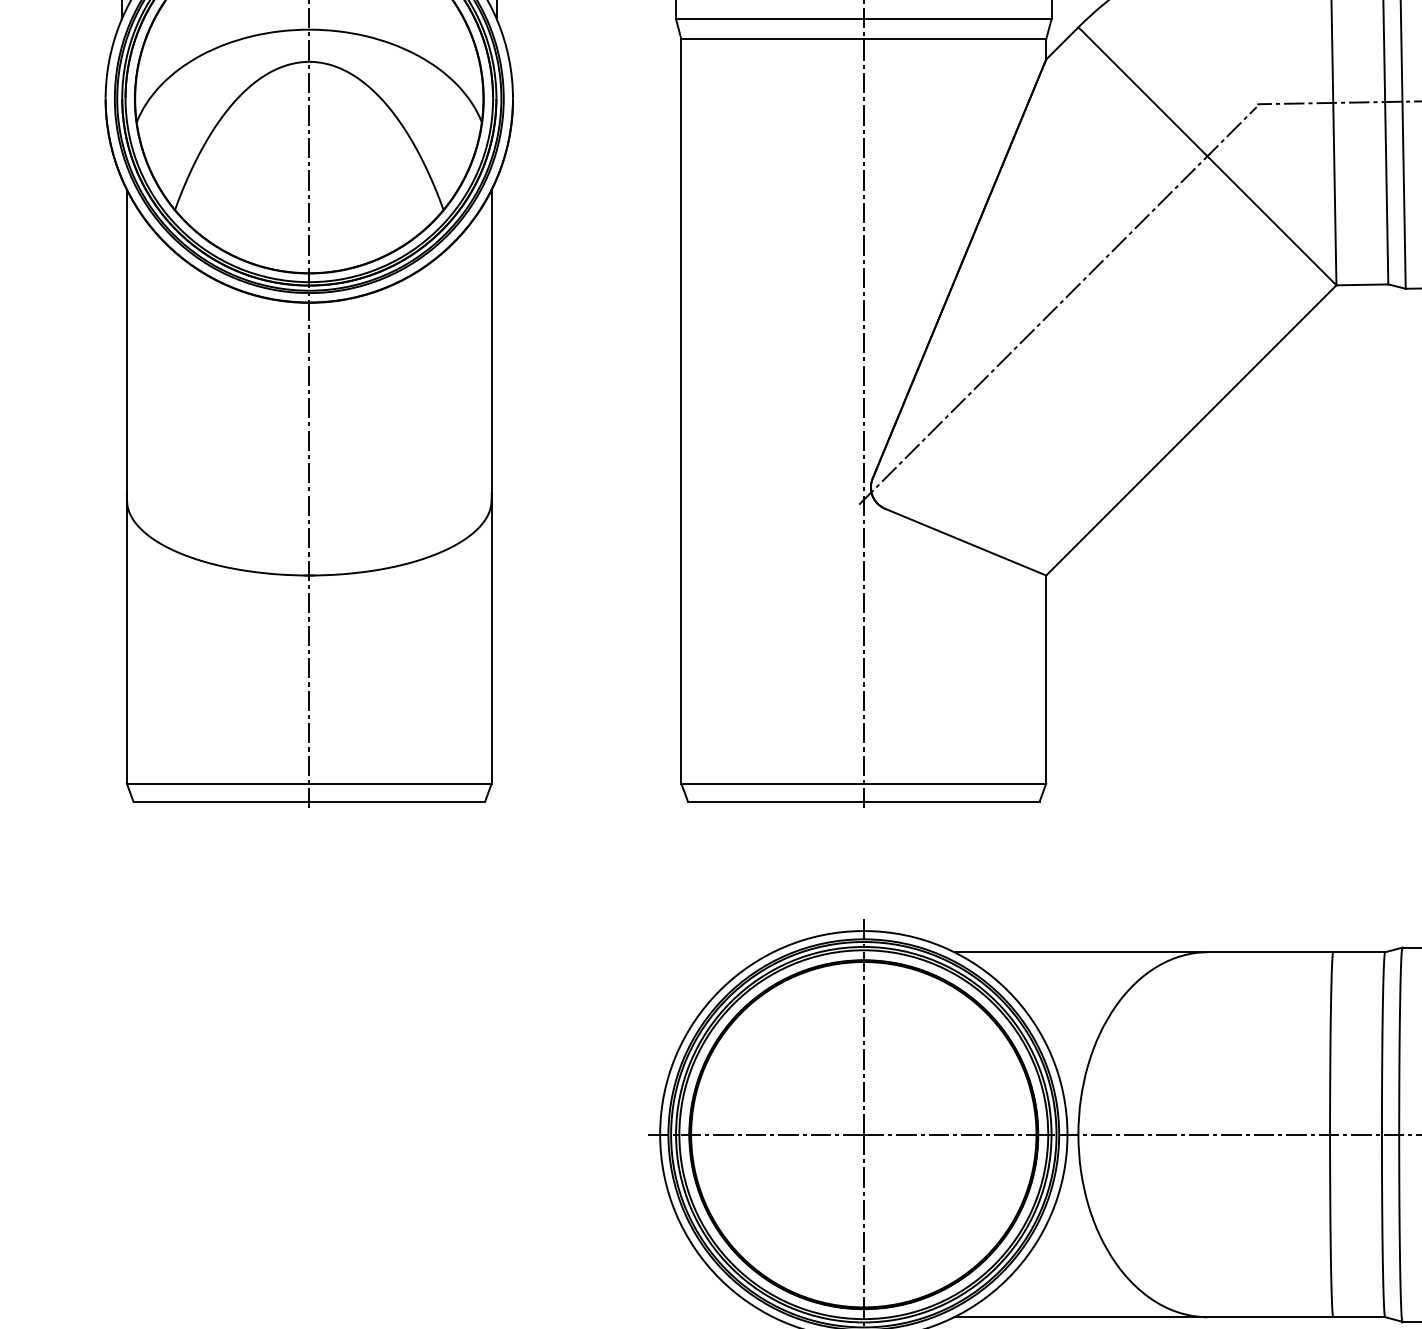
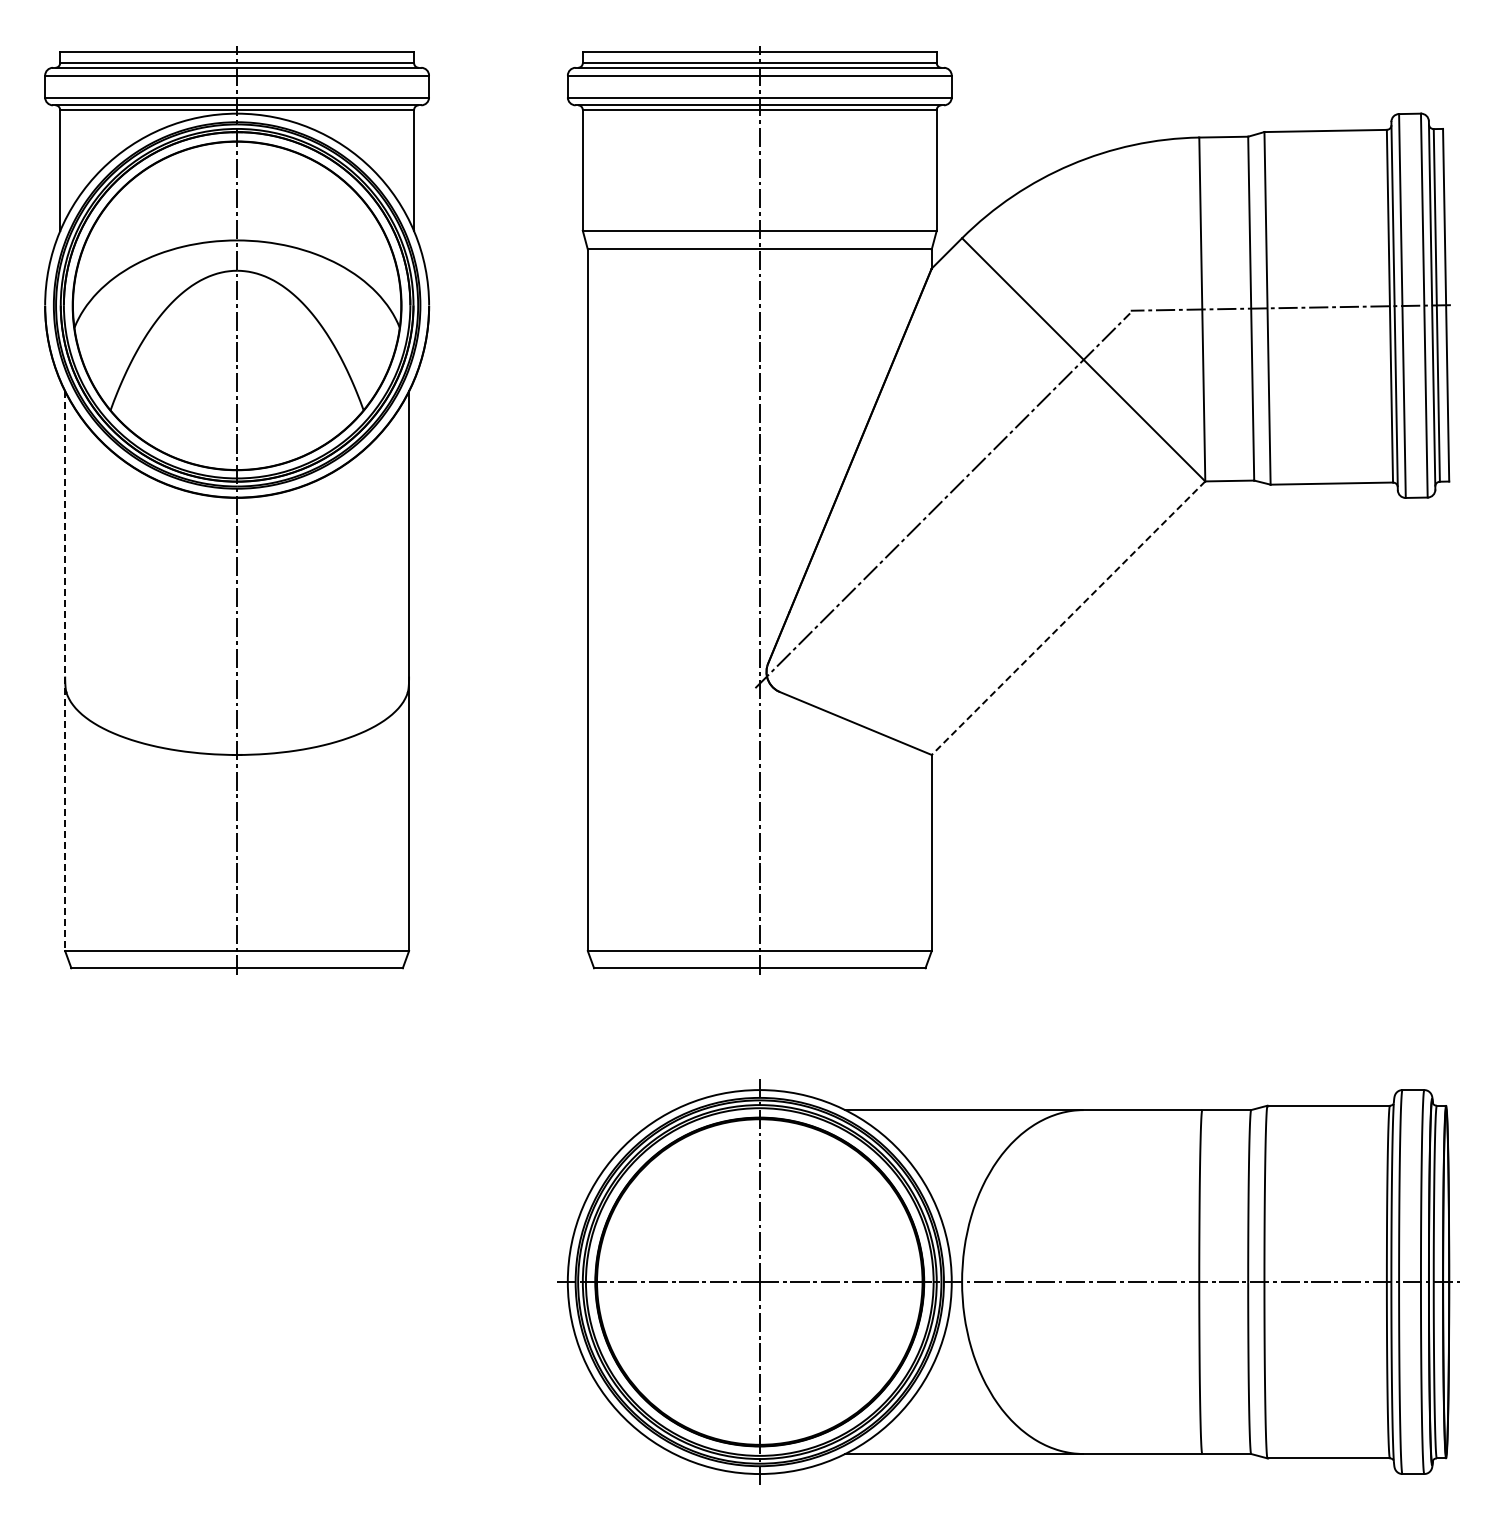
line: (1191, 430) -> (1068, 618), solid -> dashed
line: (127, 486) -> (65, 671), solid -> dashed

